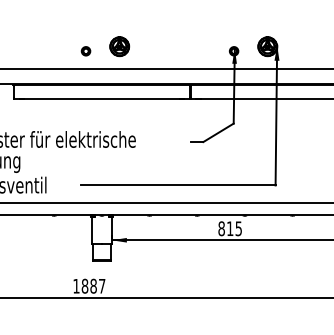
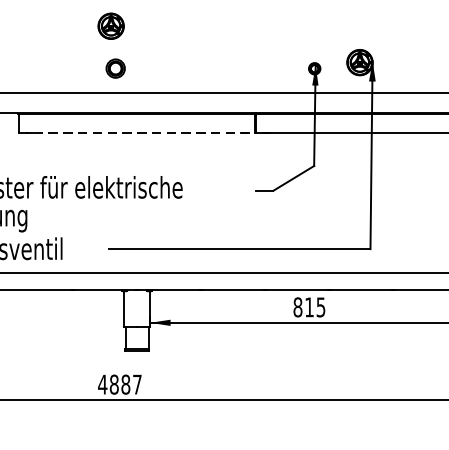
part: (119, 46) -> (110, 26), moved
part: (85, 51) -> (114, 69), size x1.6
line: (101, 98) -> (136, 132), solid -> dashed
text: (75, 286) -> (101, 384), 1887 -> 4887

